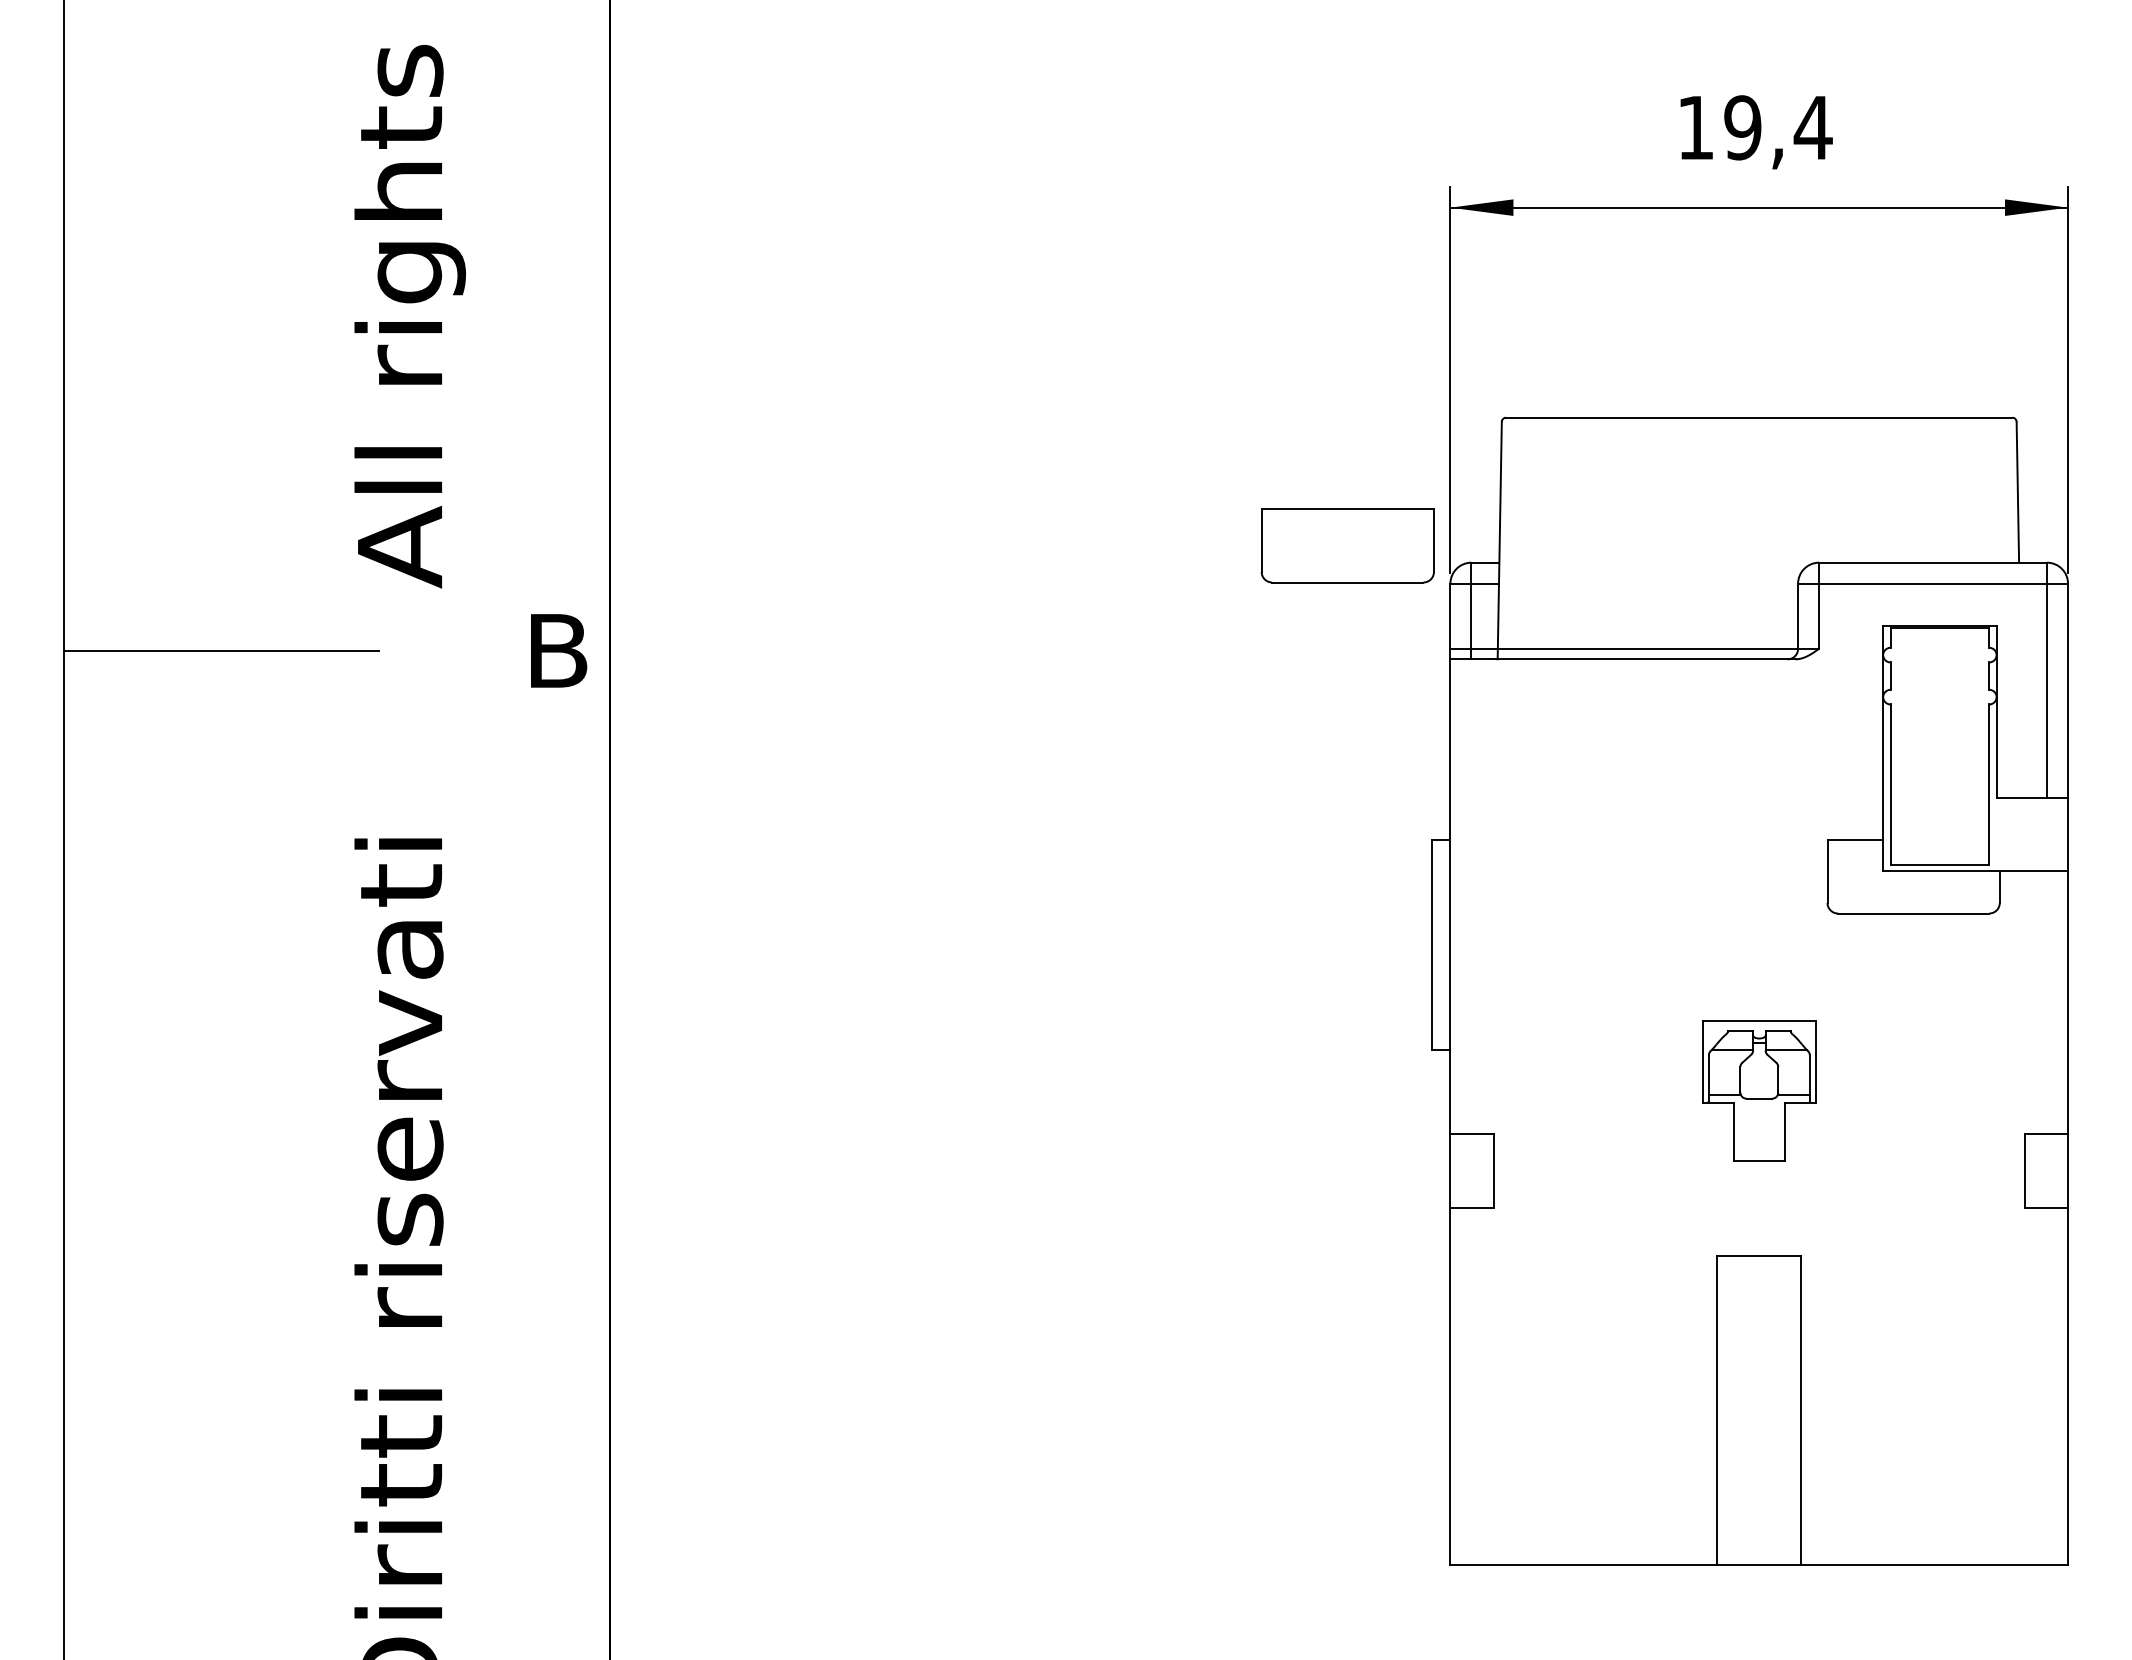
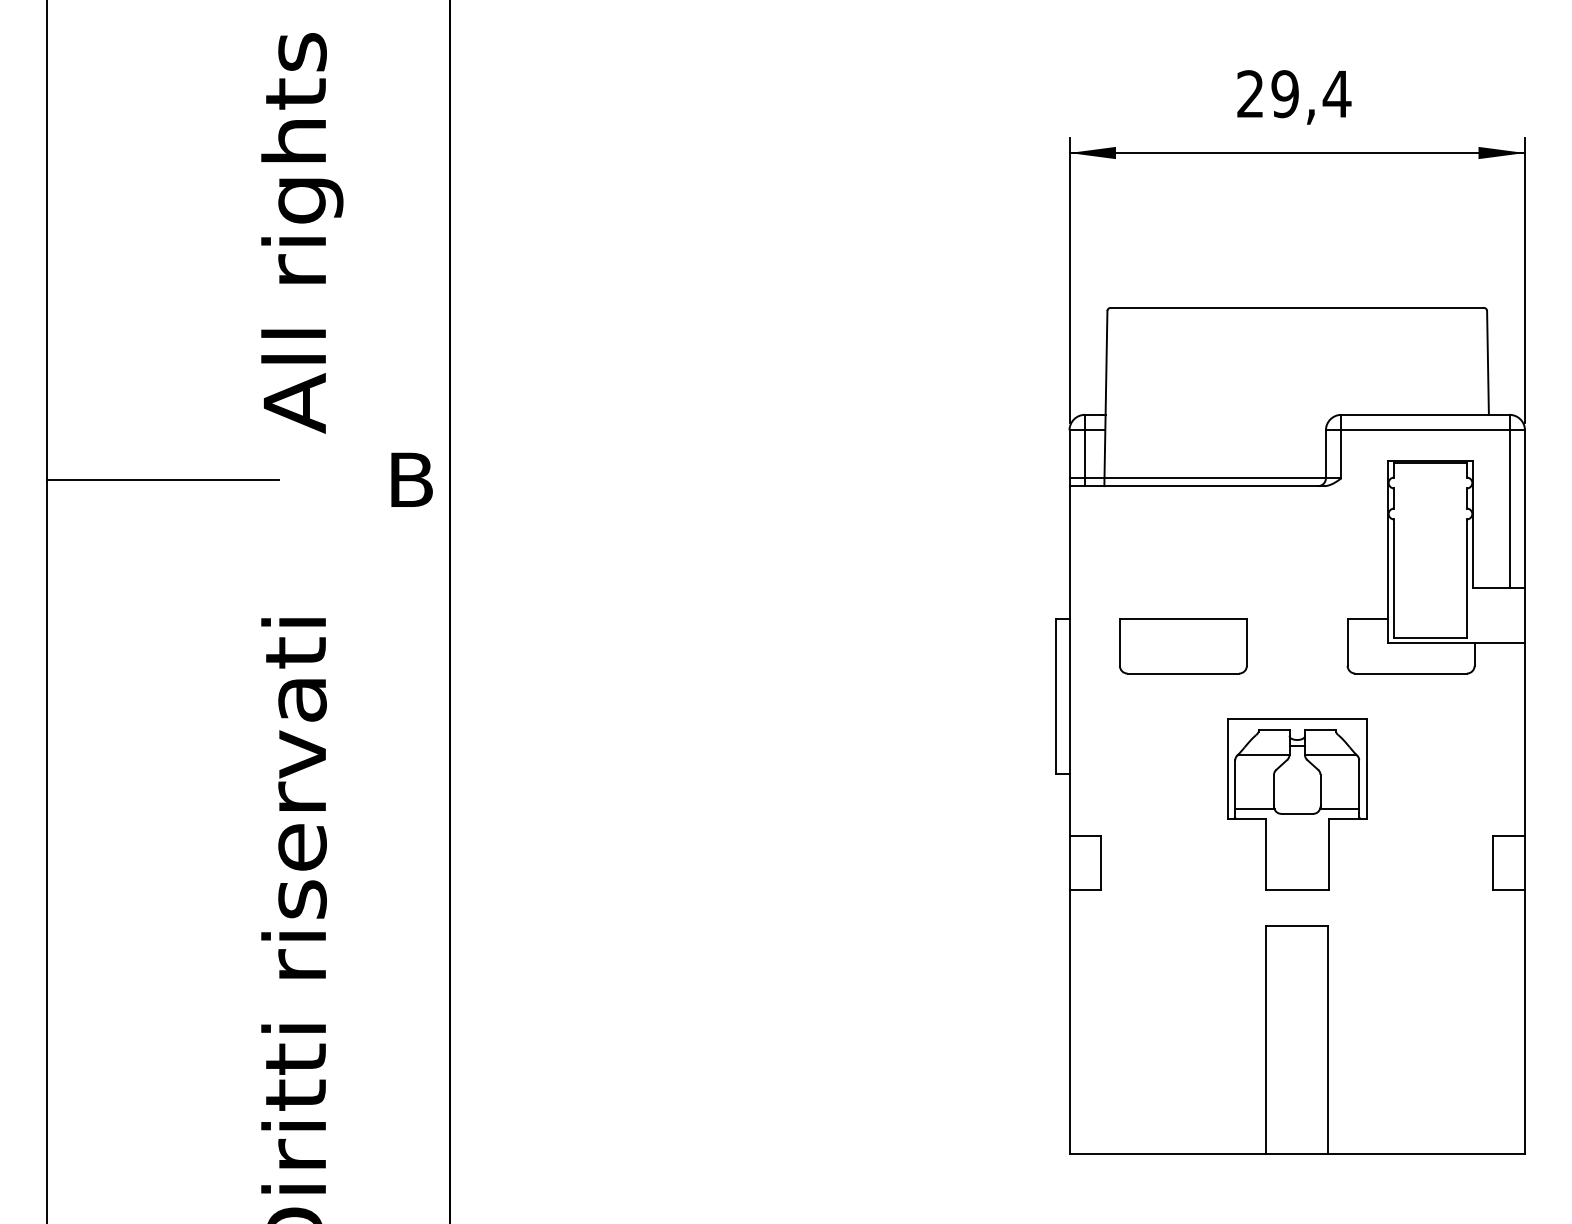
text: (1695, 127) -> (1250, 93), 19,4 -> 29,4
part: (1347, 545) -> (1183, 646), moved
part: (1759, 1090) -> (1297, 804), size x1.67

